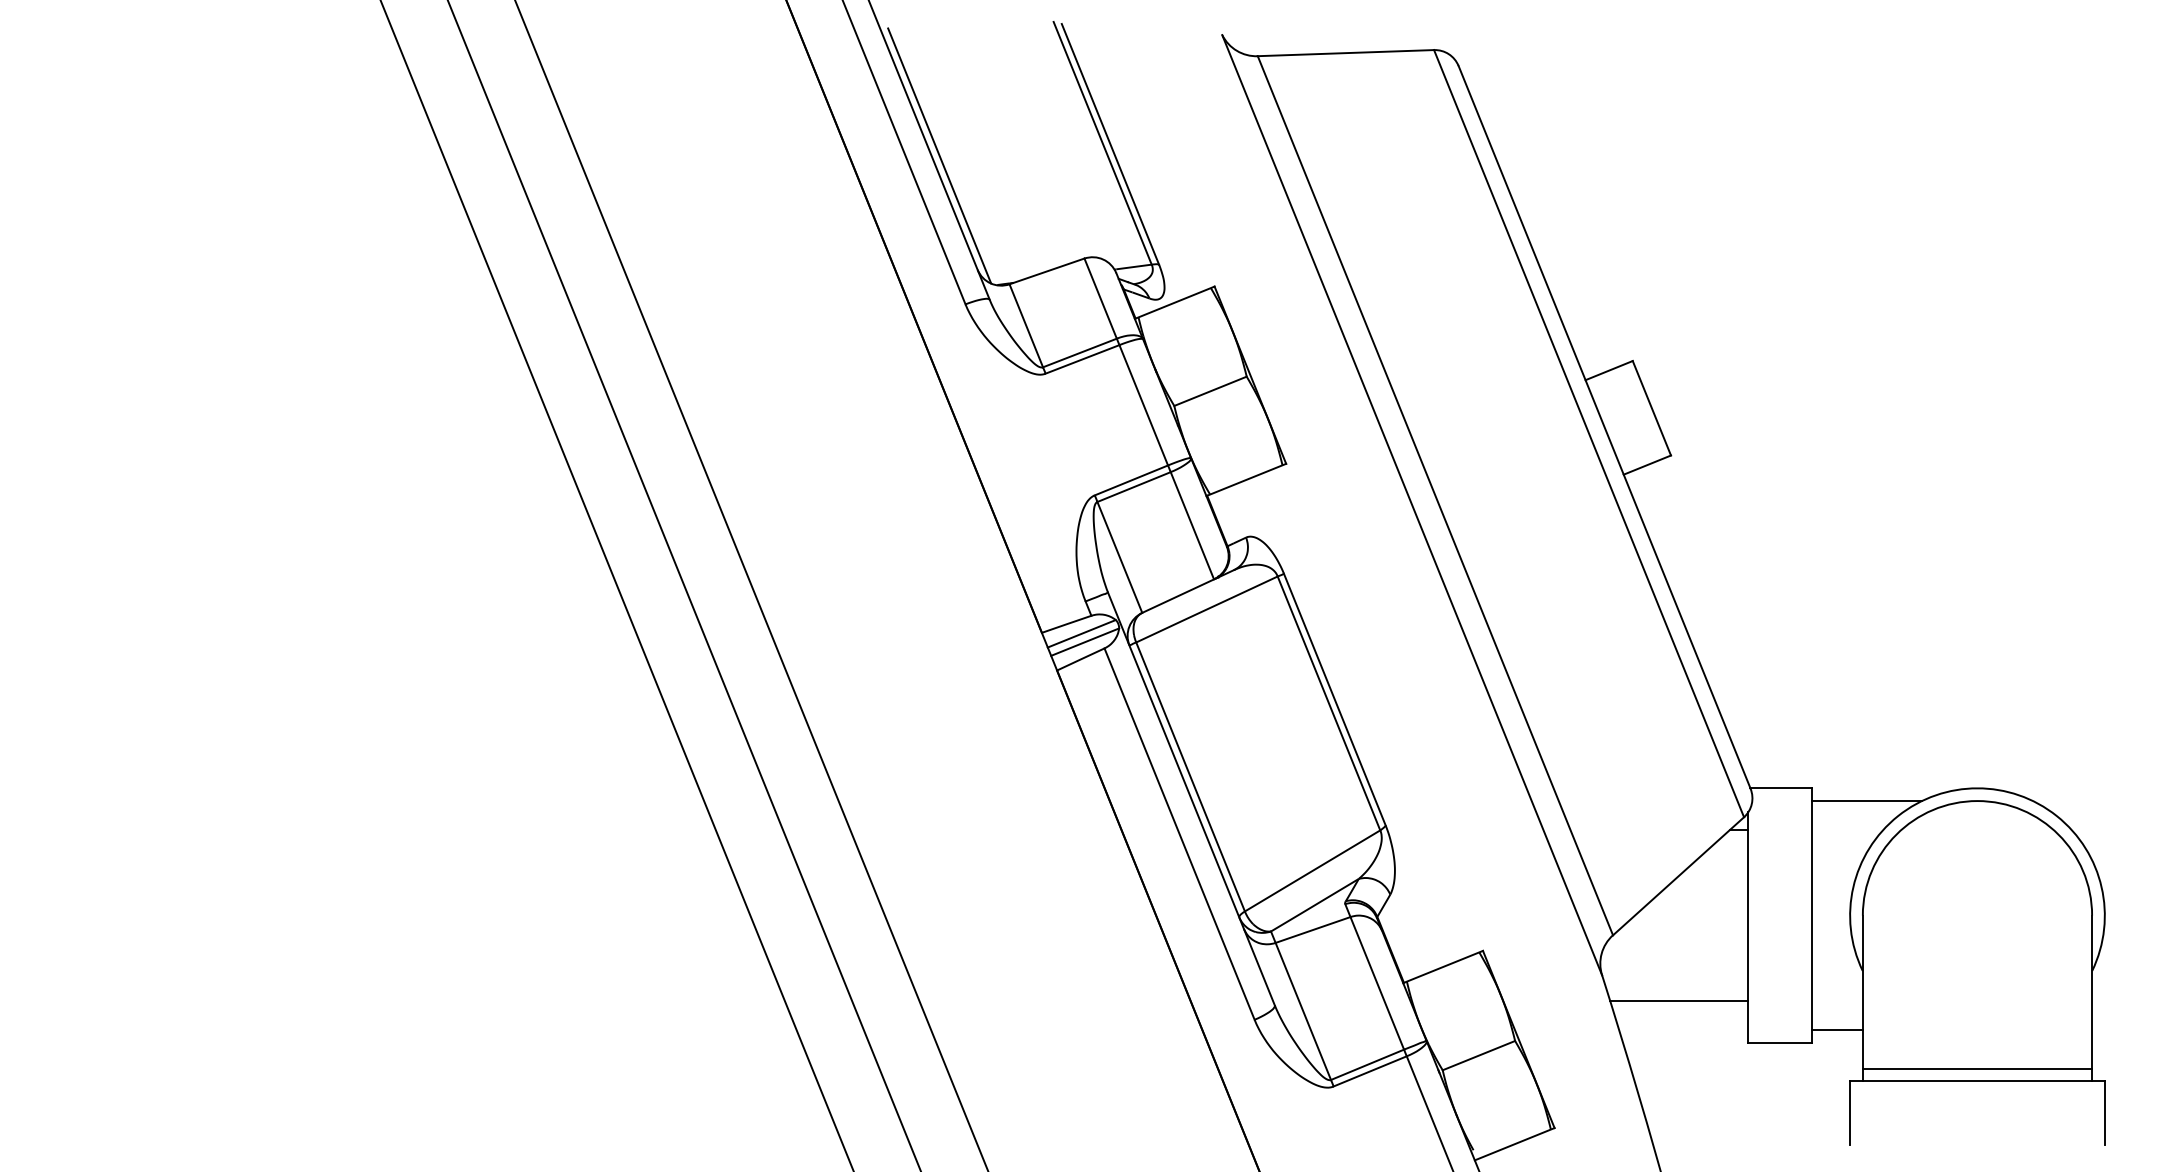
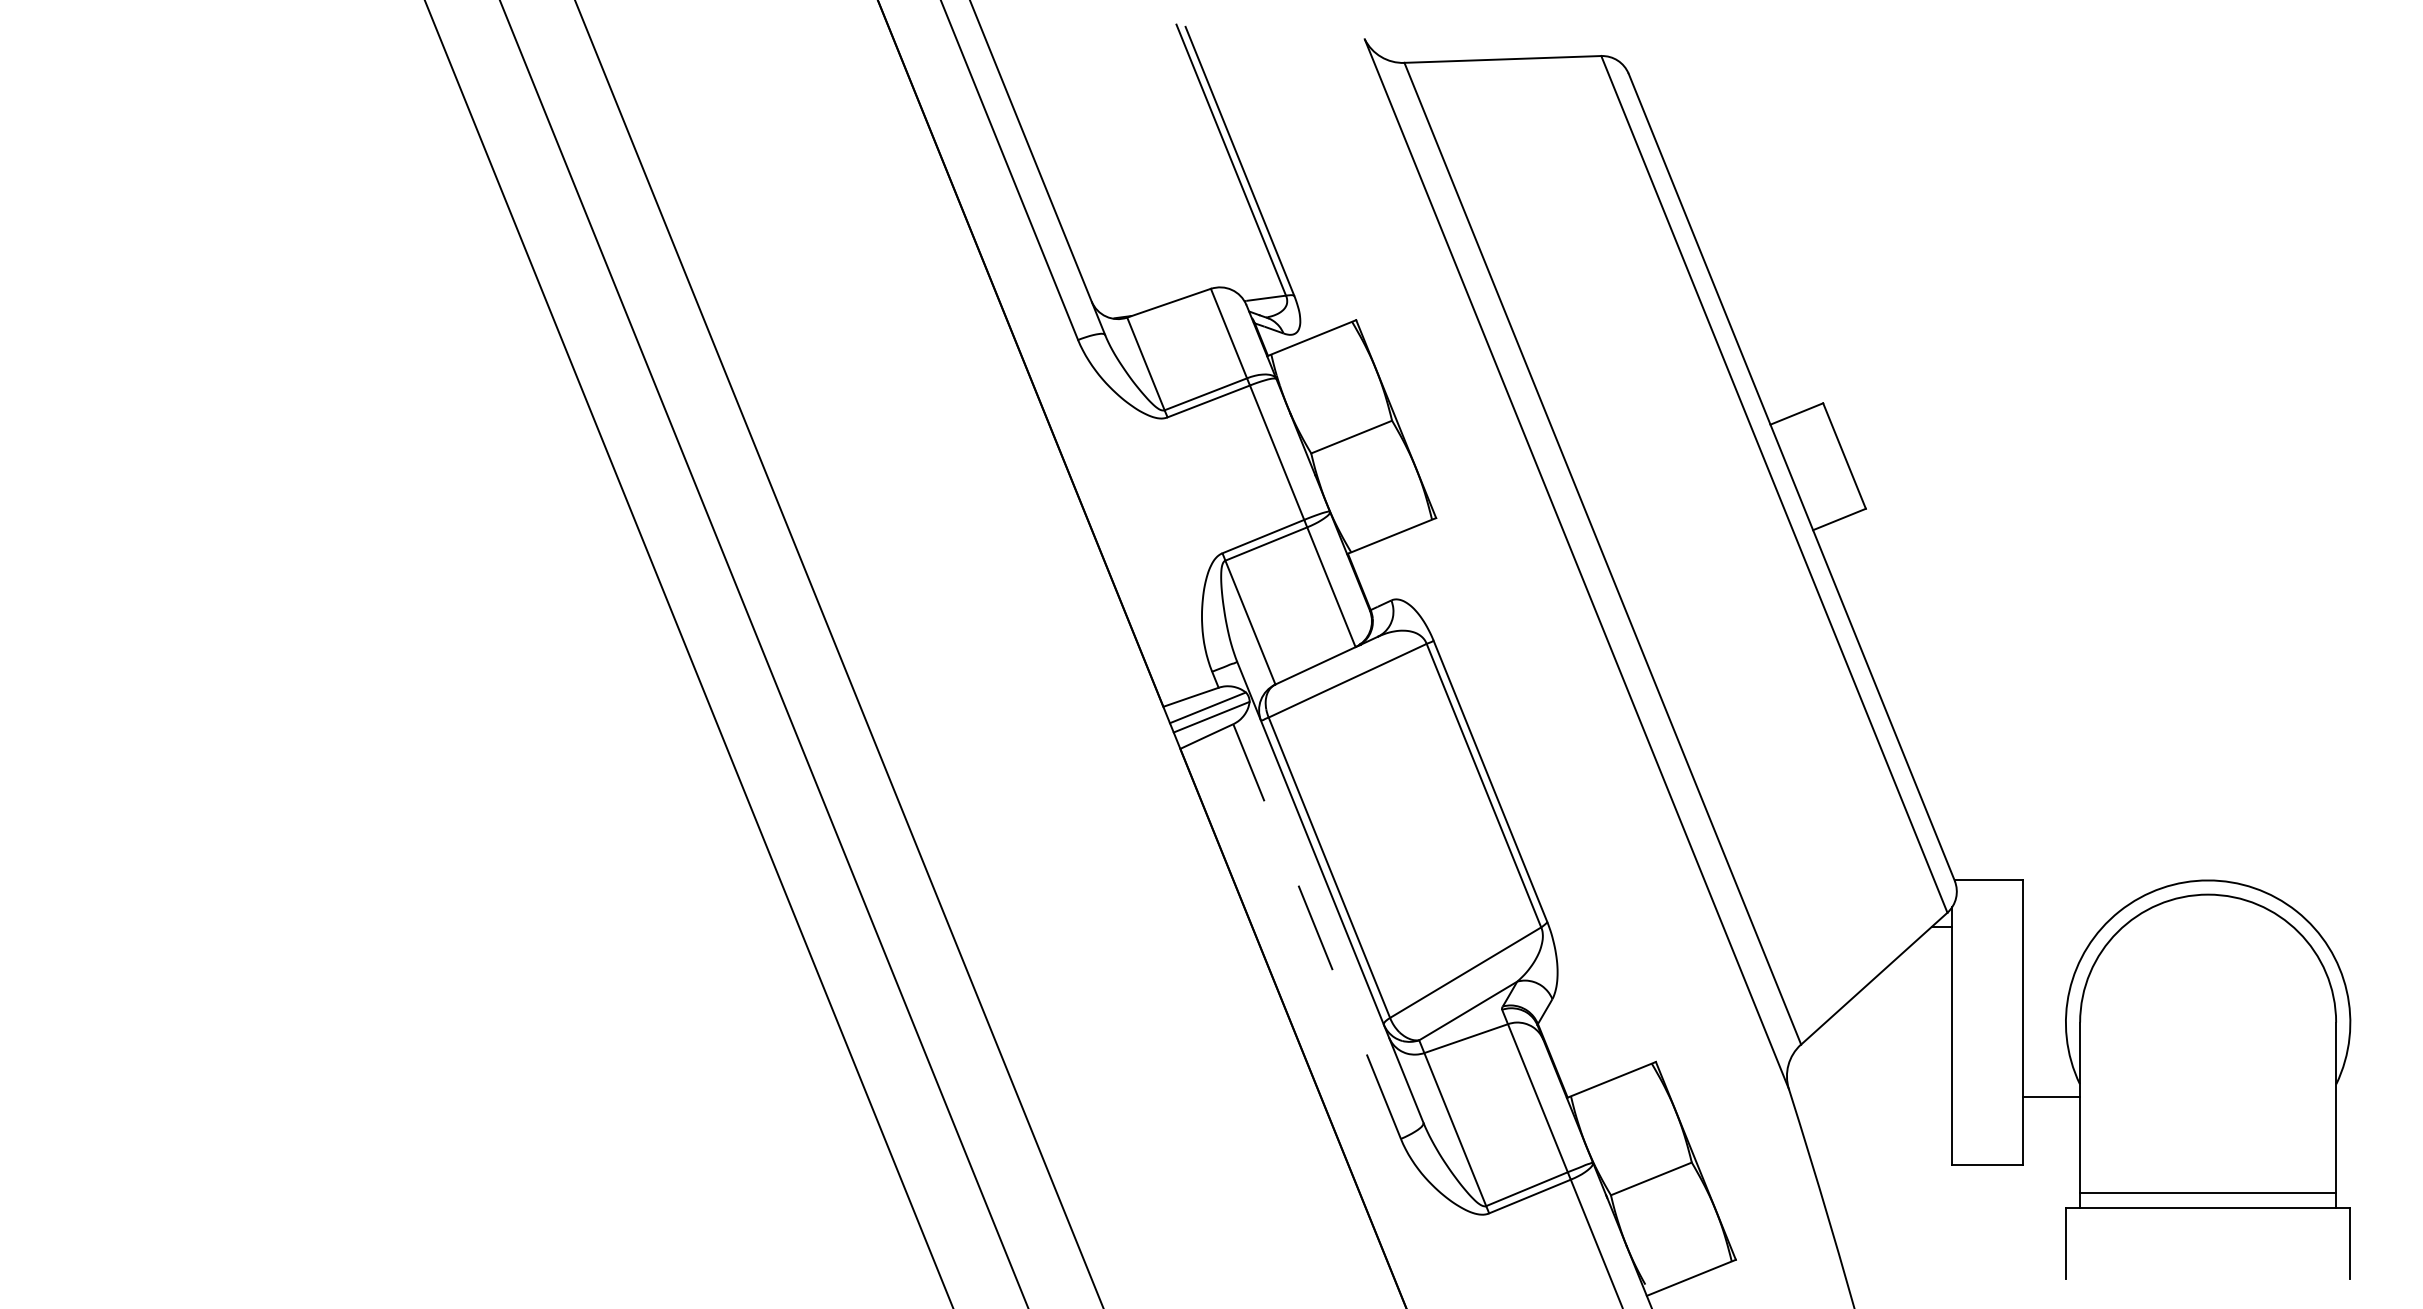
line: (939, 155) -> (1049, 173), removed
line: (1866, 800) -> (2084, 894), removed
line: (1179, 833) -> (1317, 930), solid -> dashed
line: (1678, 1001) -> (1874, 1118), removed
line: (1836, 1030) -> (2050, 1097), moved

